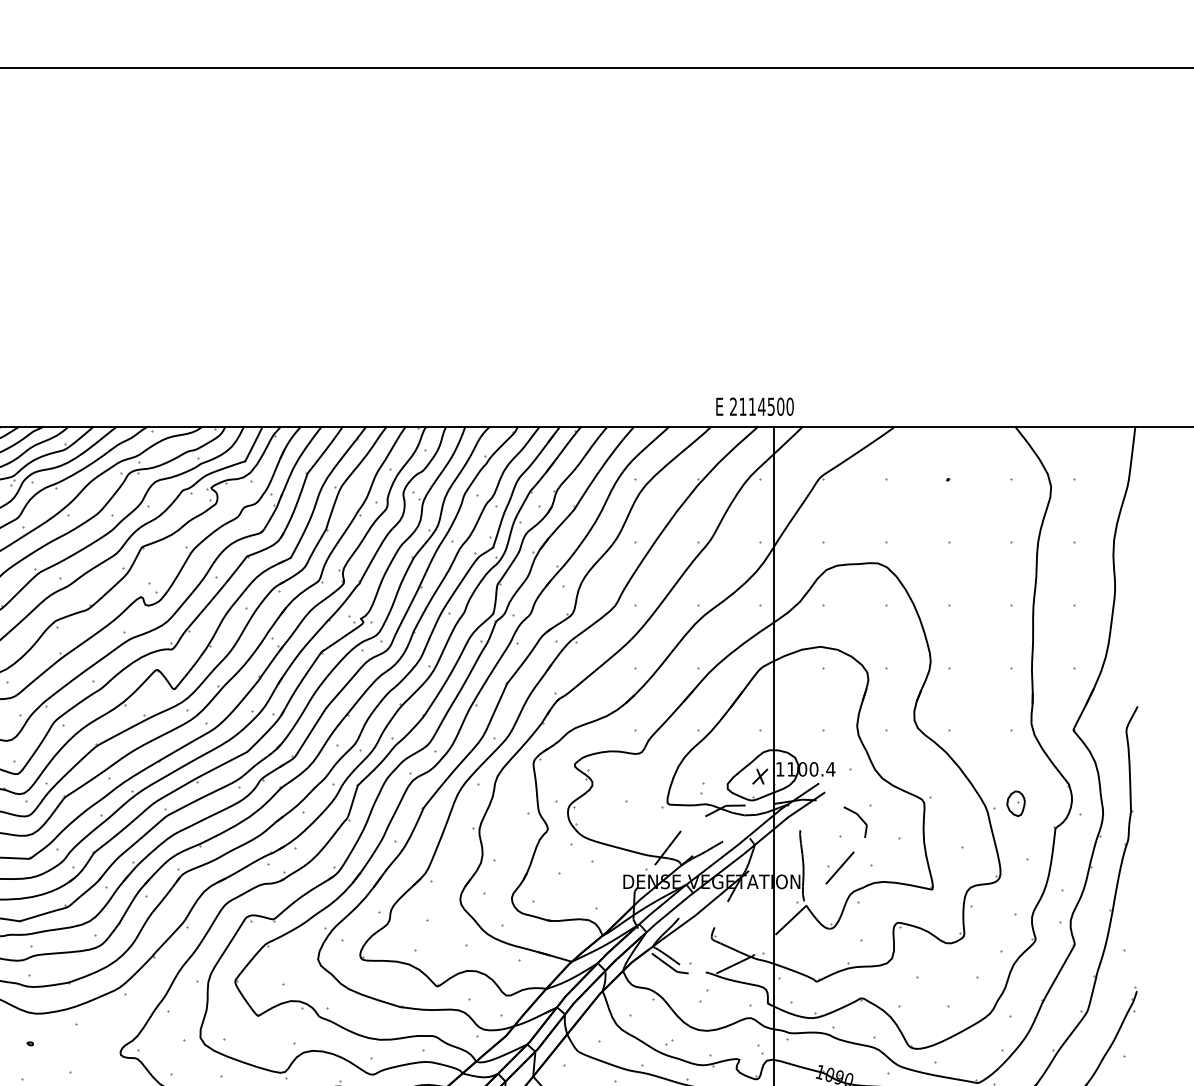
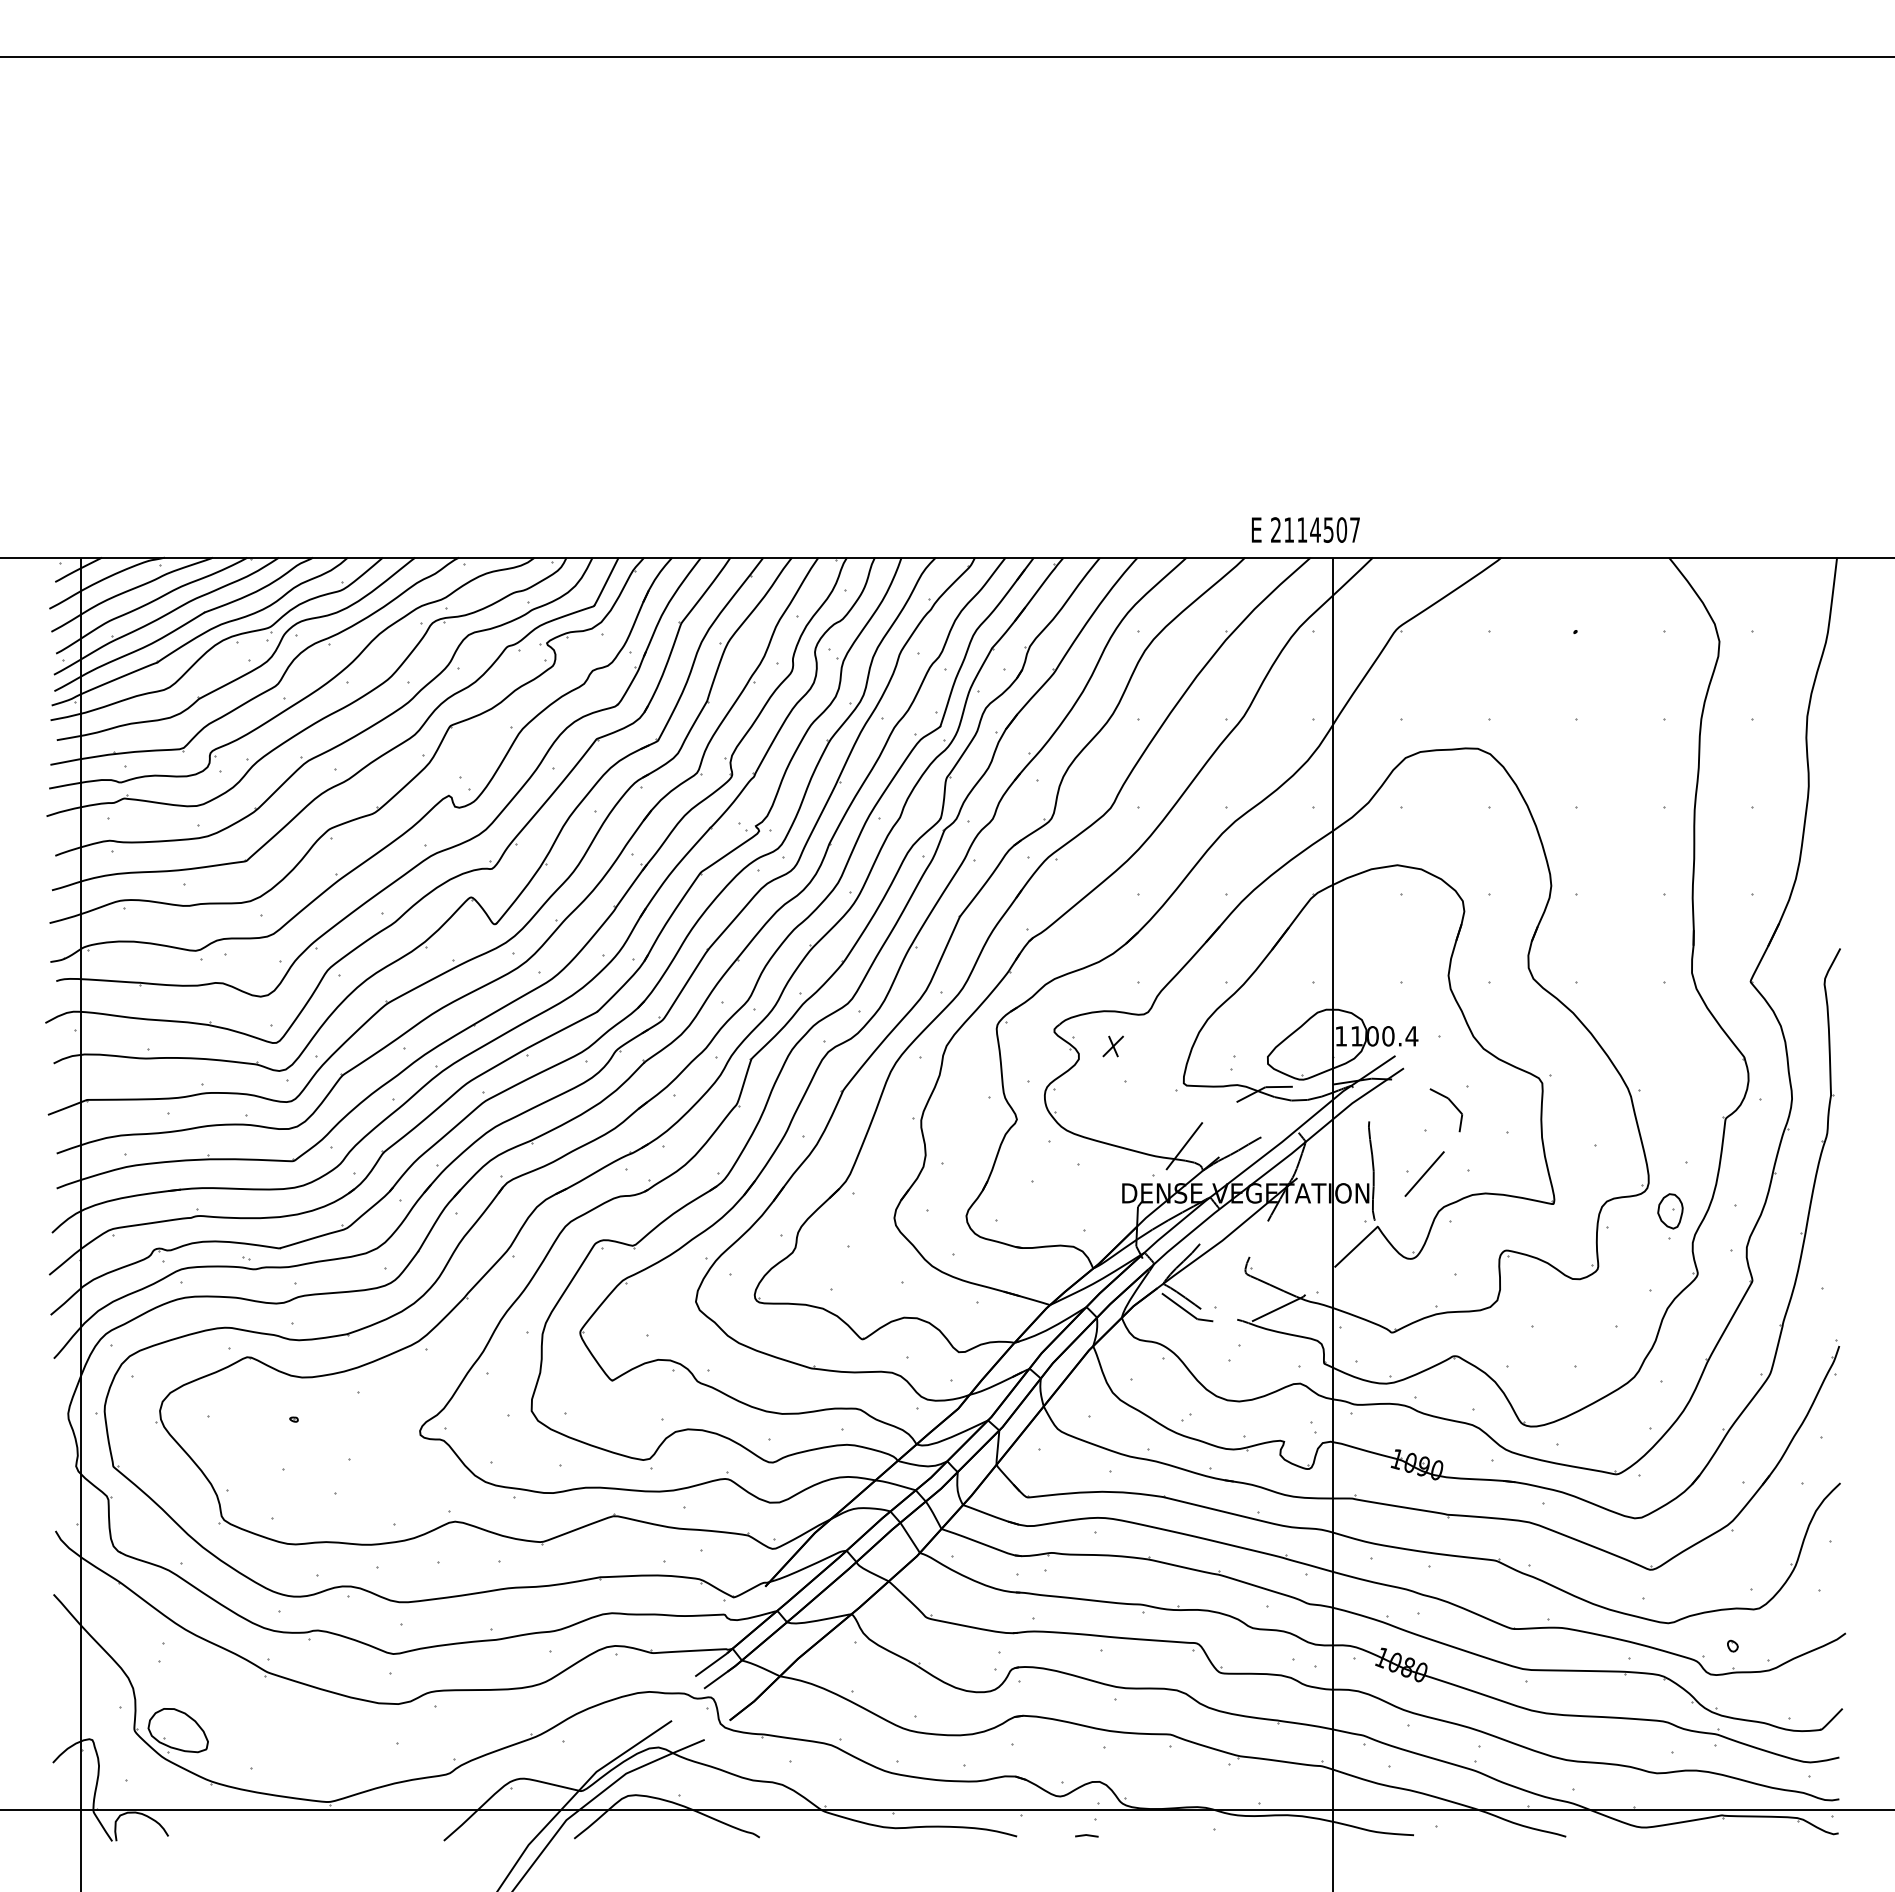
text: (789, 406) -> (1354, 529), 2114500 -> 2114507
part: (759, 776) -> (1112, 1046), moved
part: (1016, 803) -> (1670, 1211), moved

